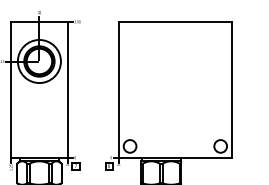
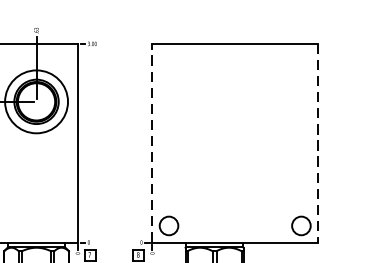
line: (118, 89) -> (152, 142), solid -> dashed
line: (231, 89) -> (317, 142), solid -> dashed

